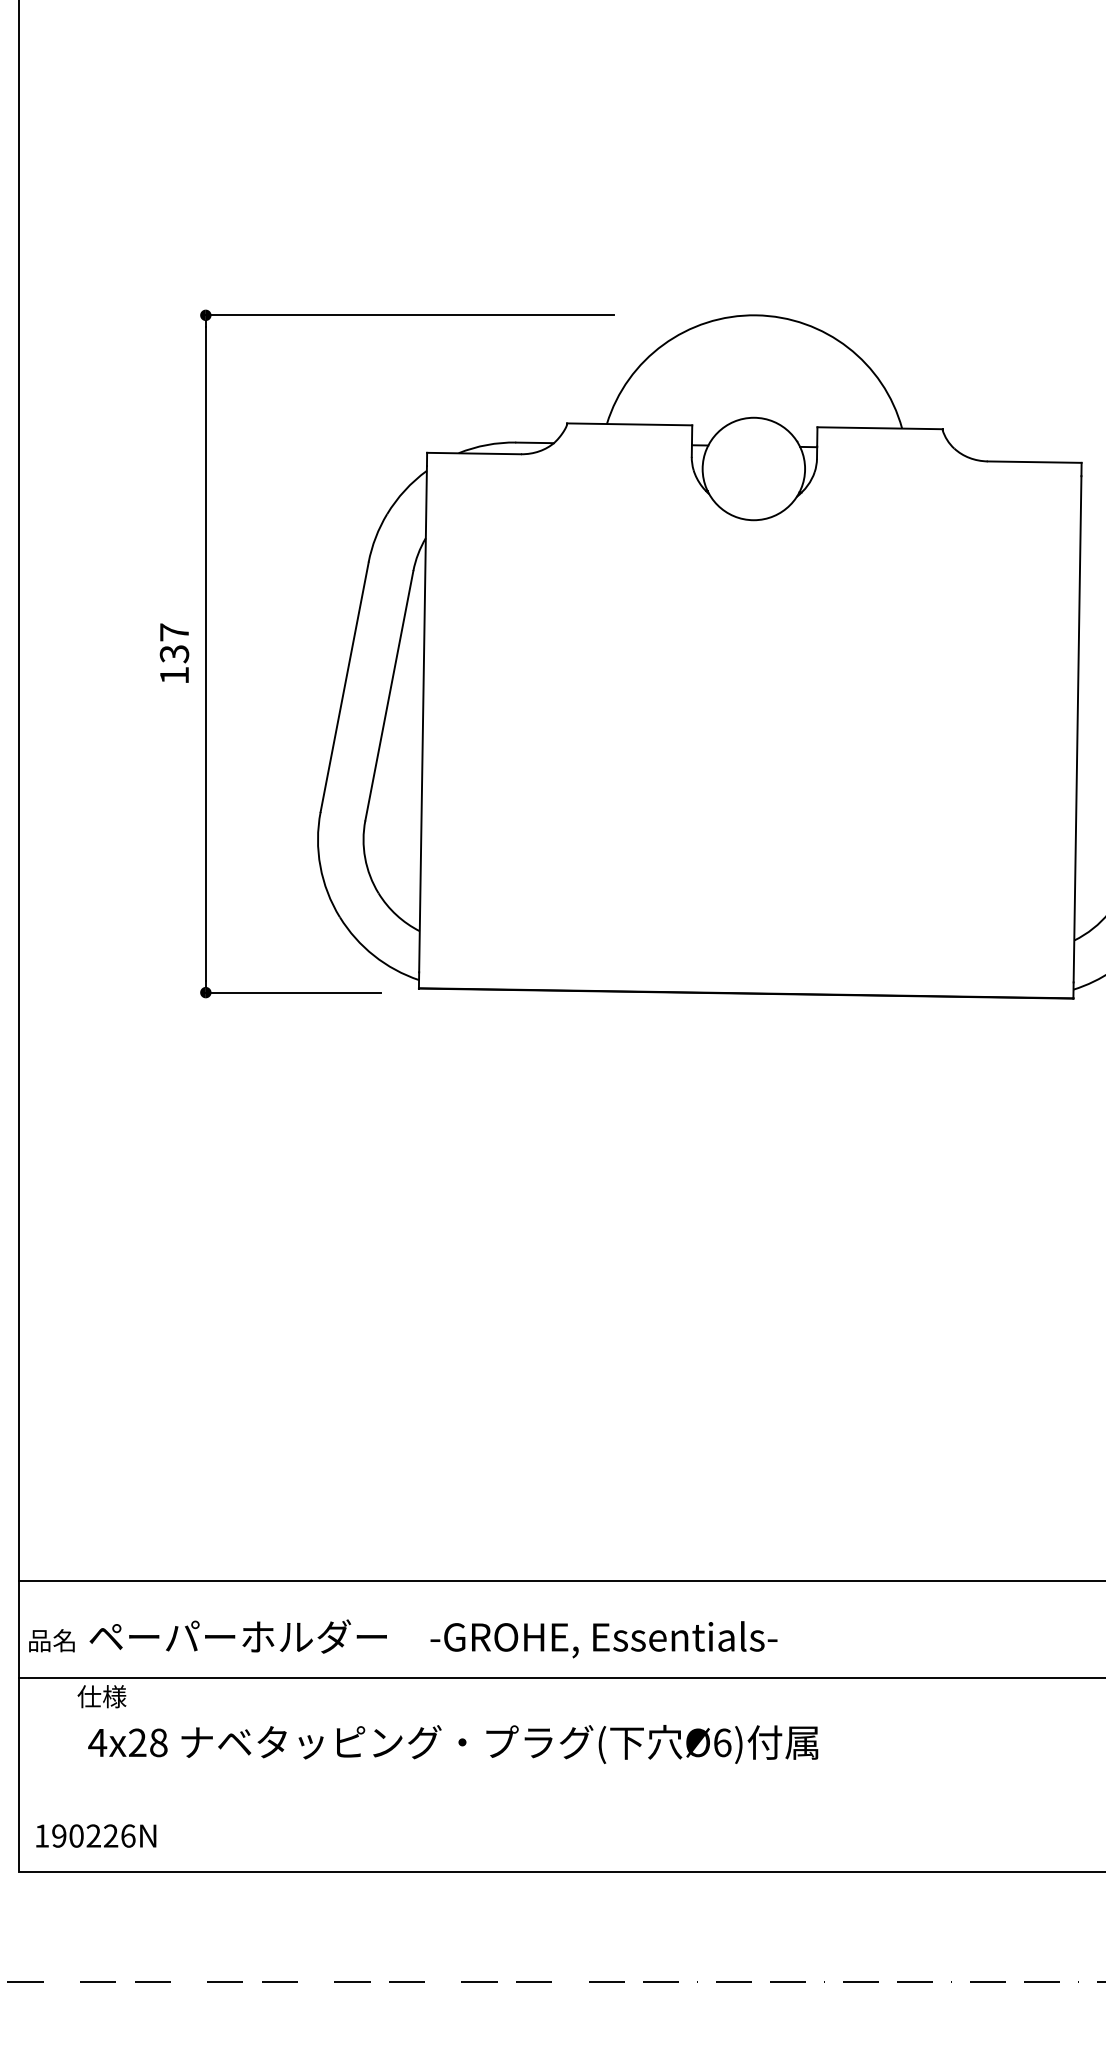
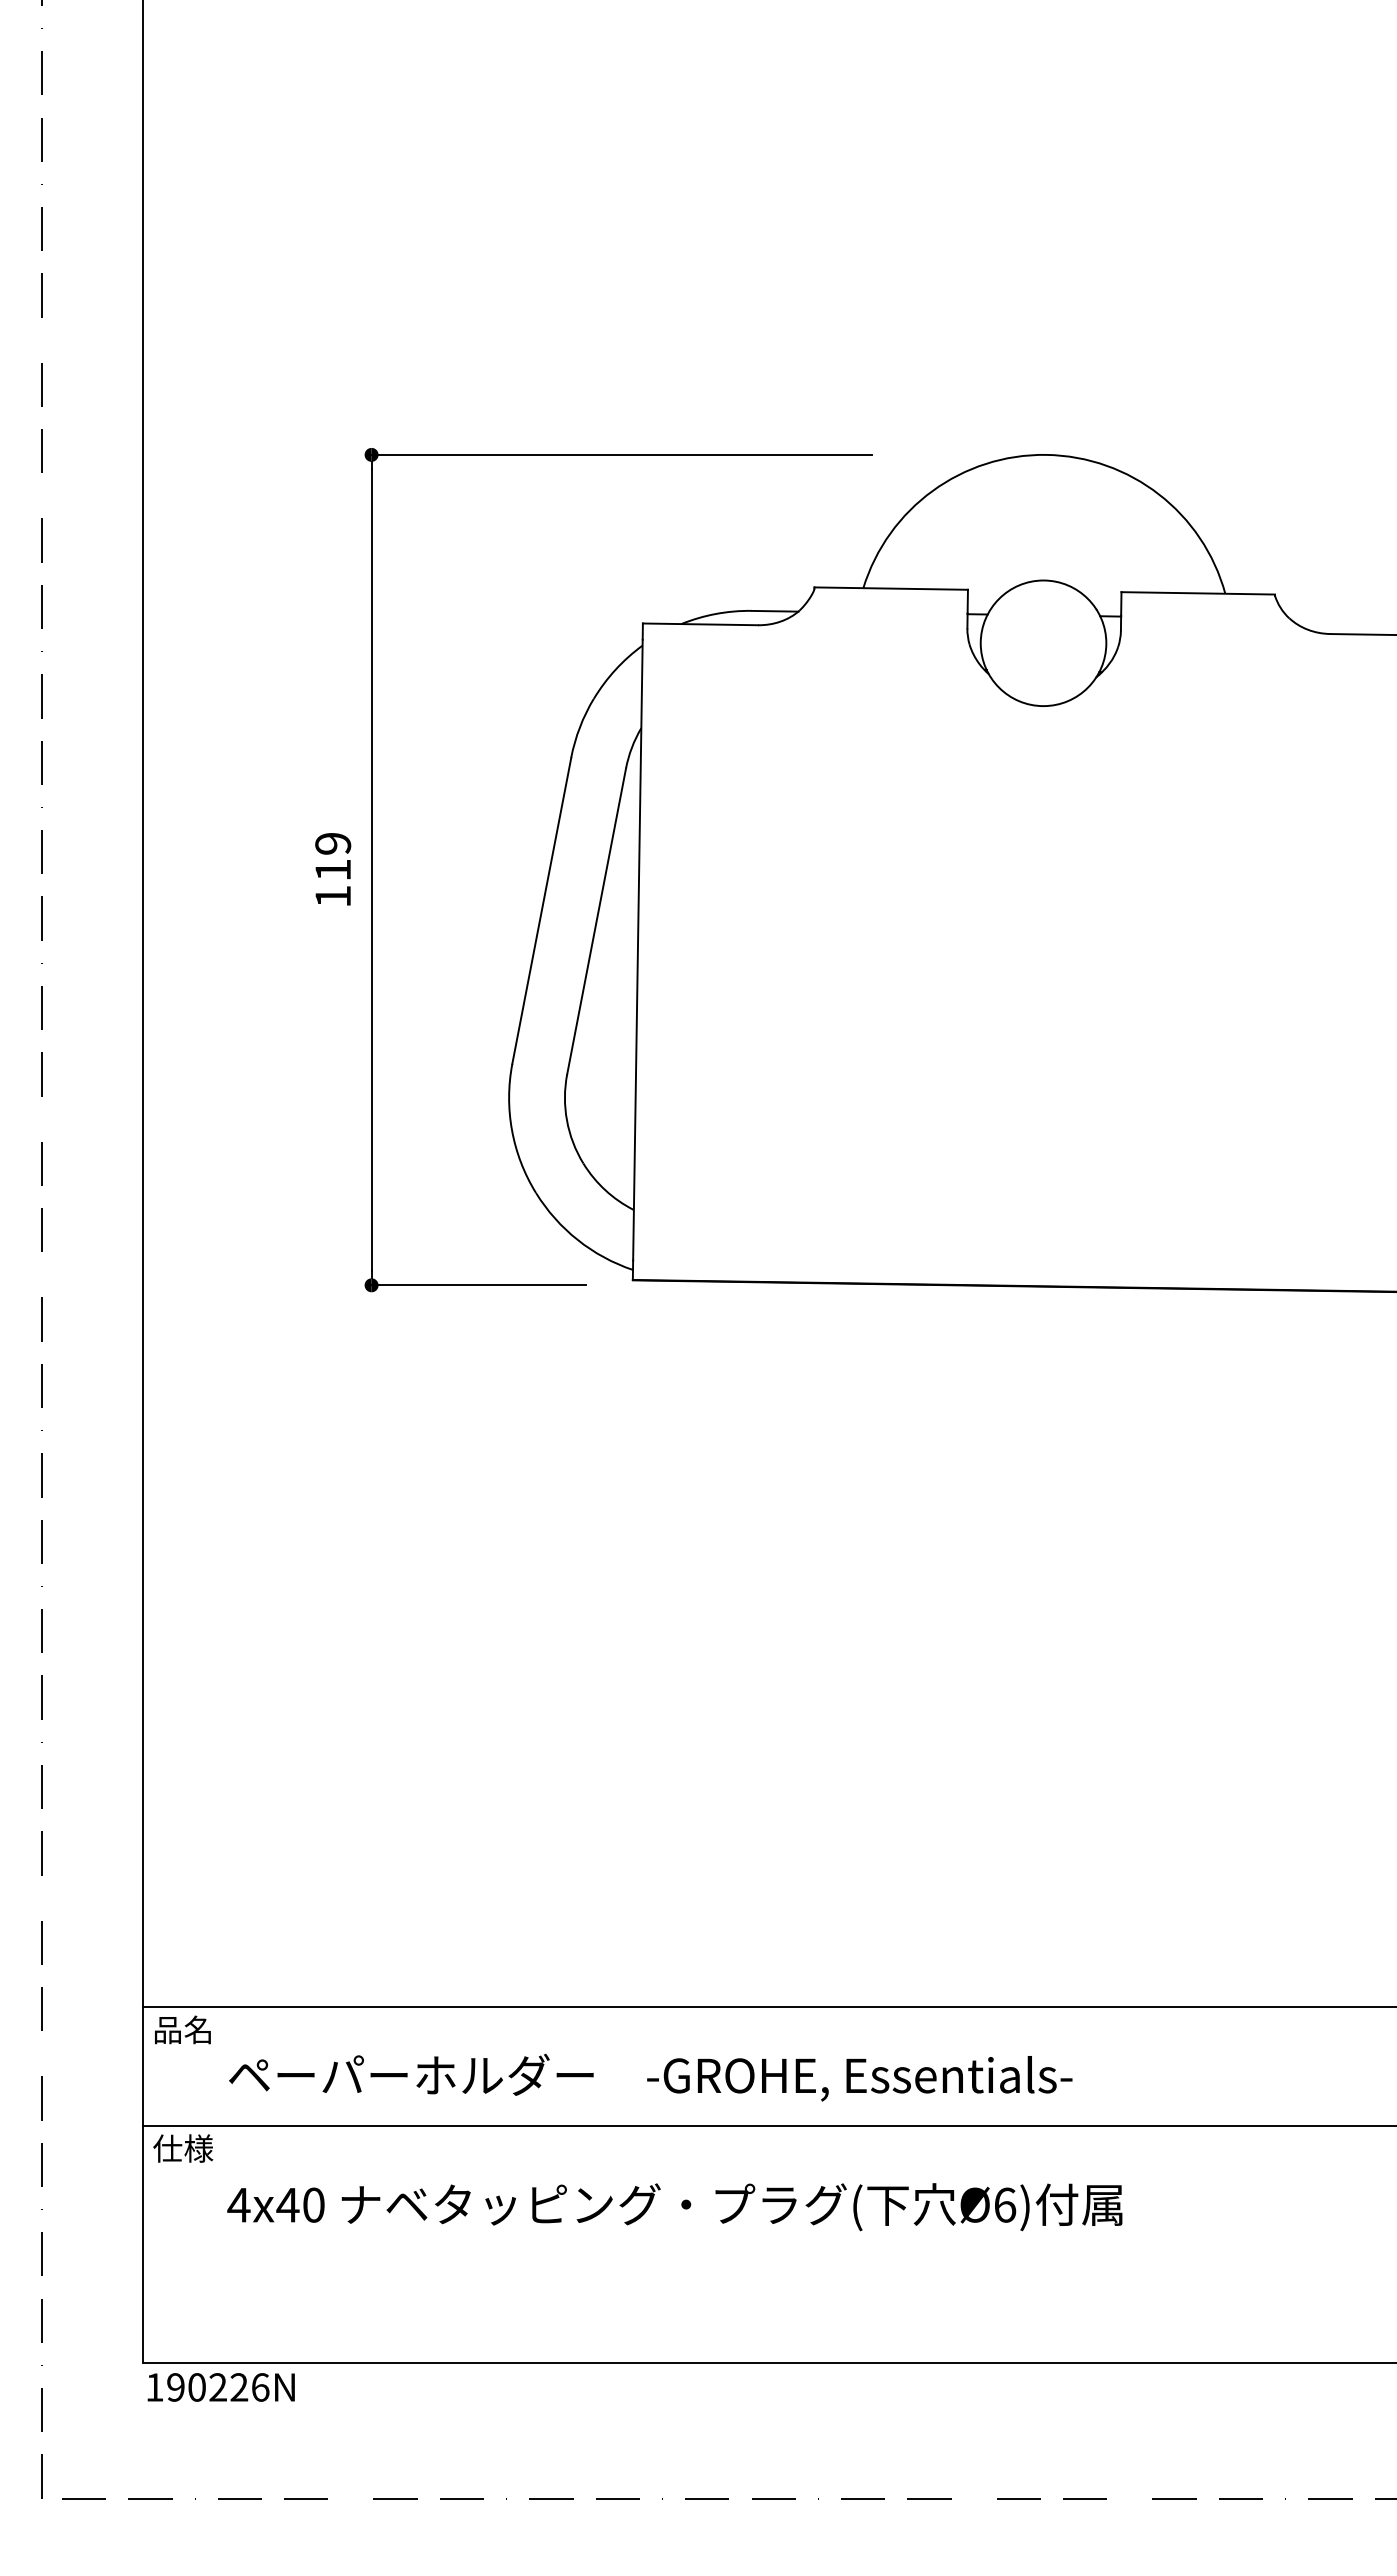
text: (174, 642) -> (333, 856), 137 -> 119
text: (51, 1640) -> (182, 2029), moved
text: (102, 1696) -> (183, 2148), moved
text: (147, 1742) -> (300, 2204), 4x28 -> 4x40
text: (95, 1836) -> (220, 2387), moved

